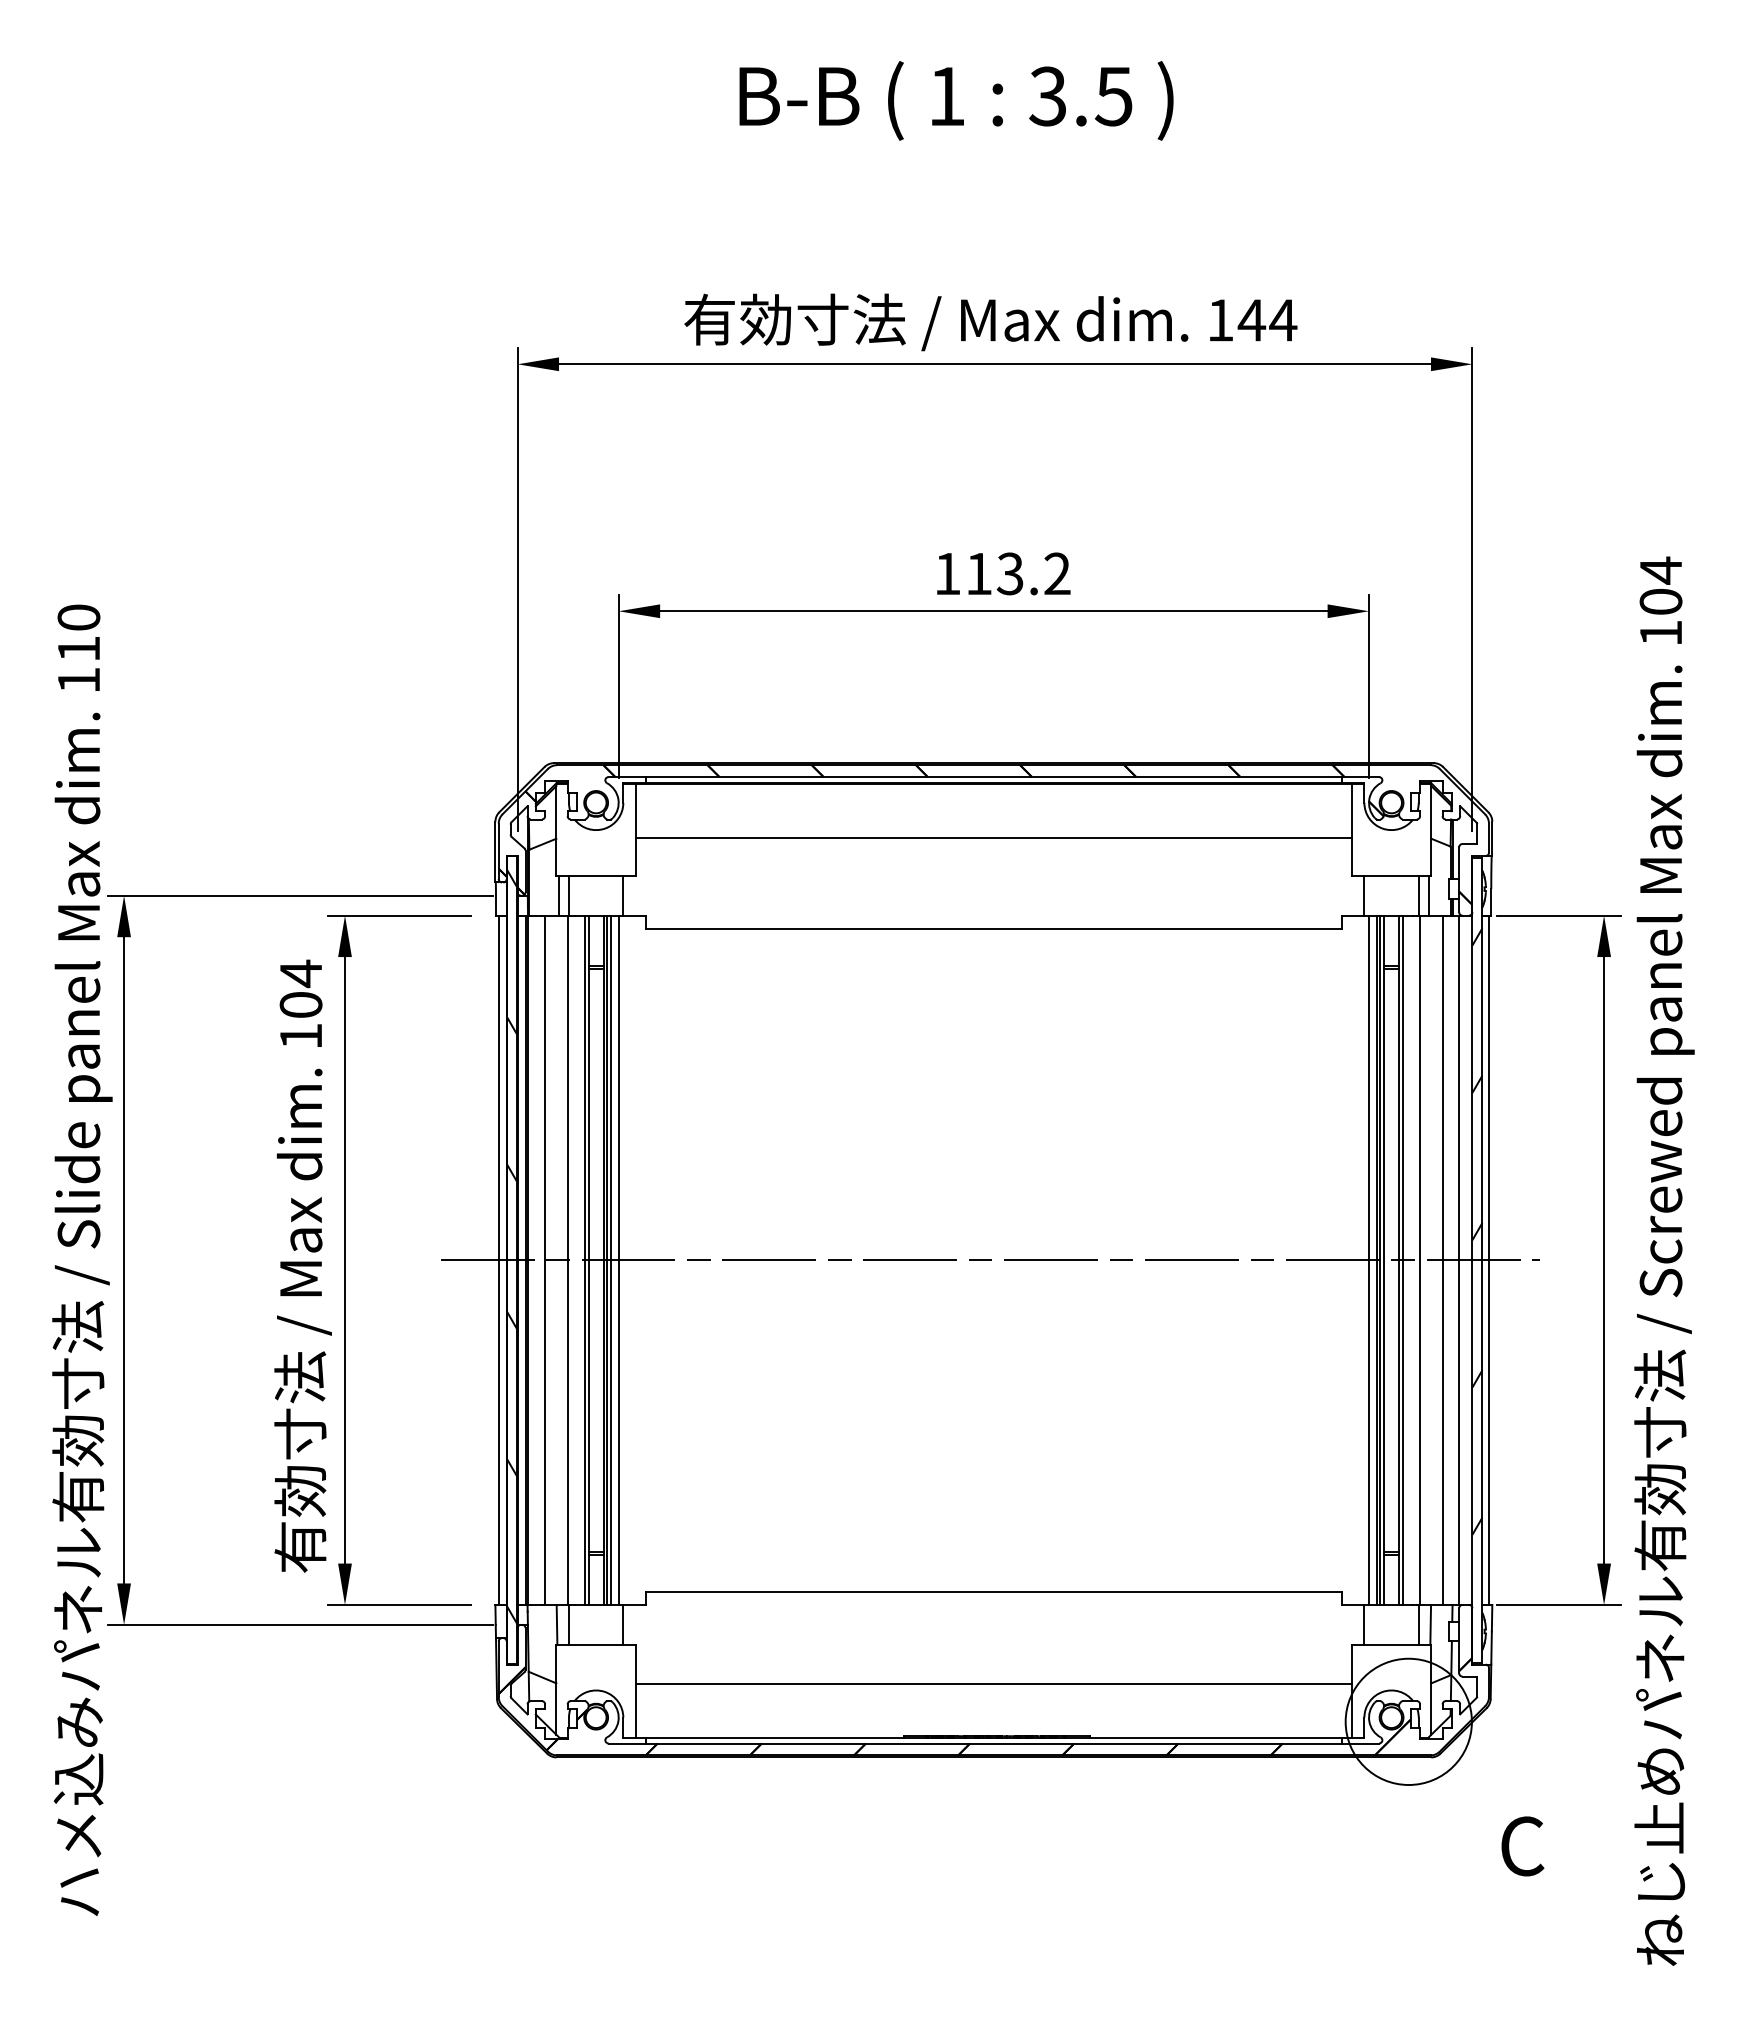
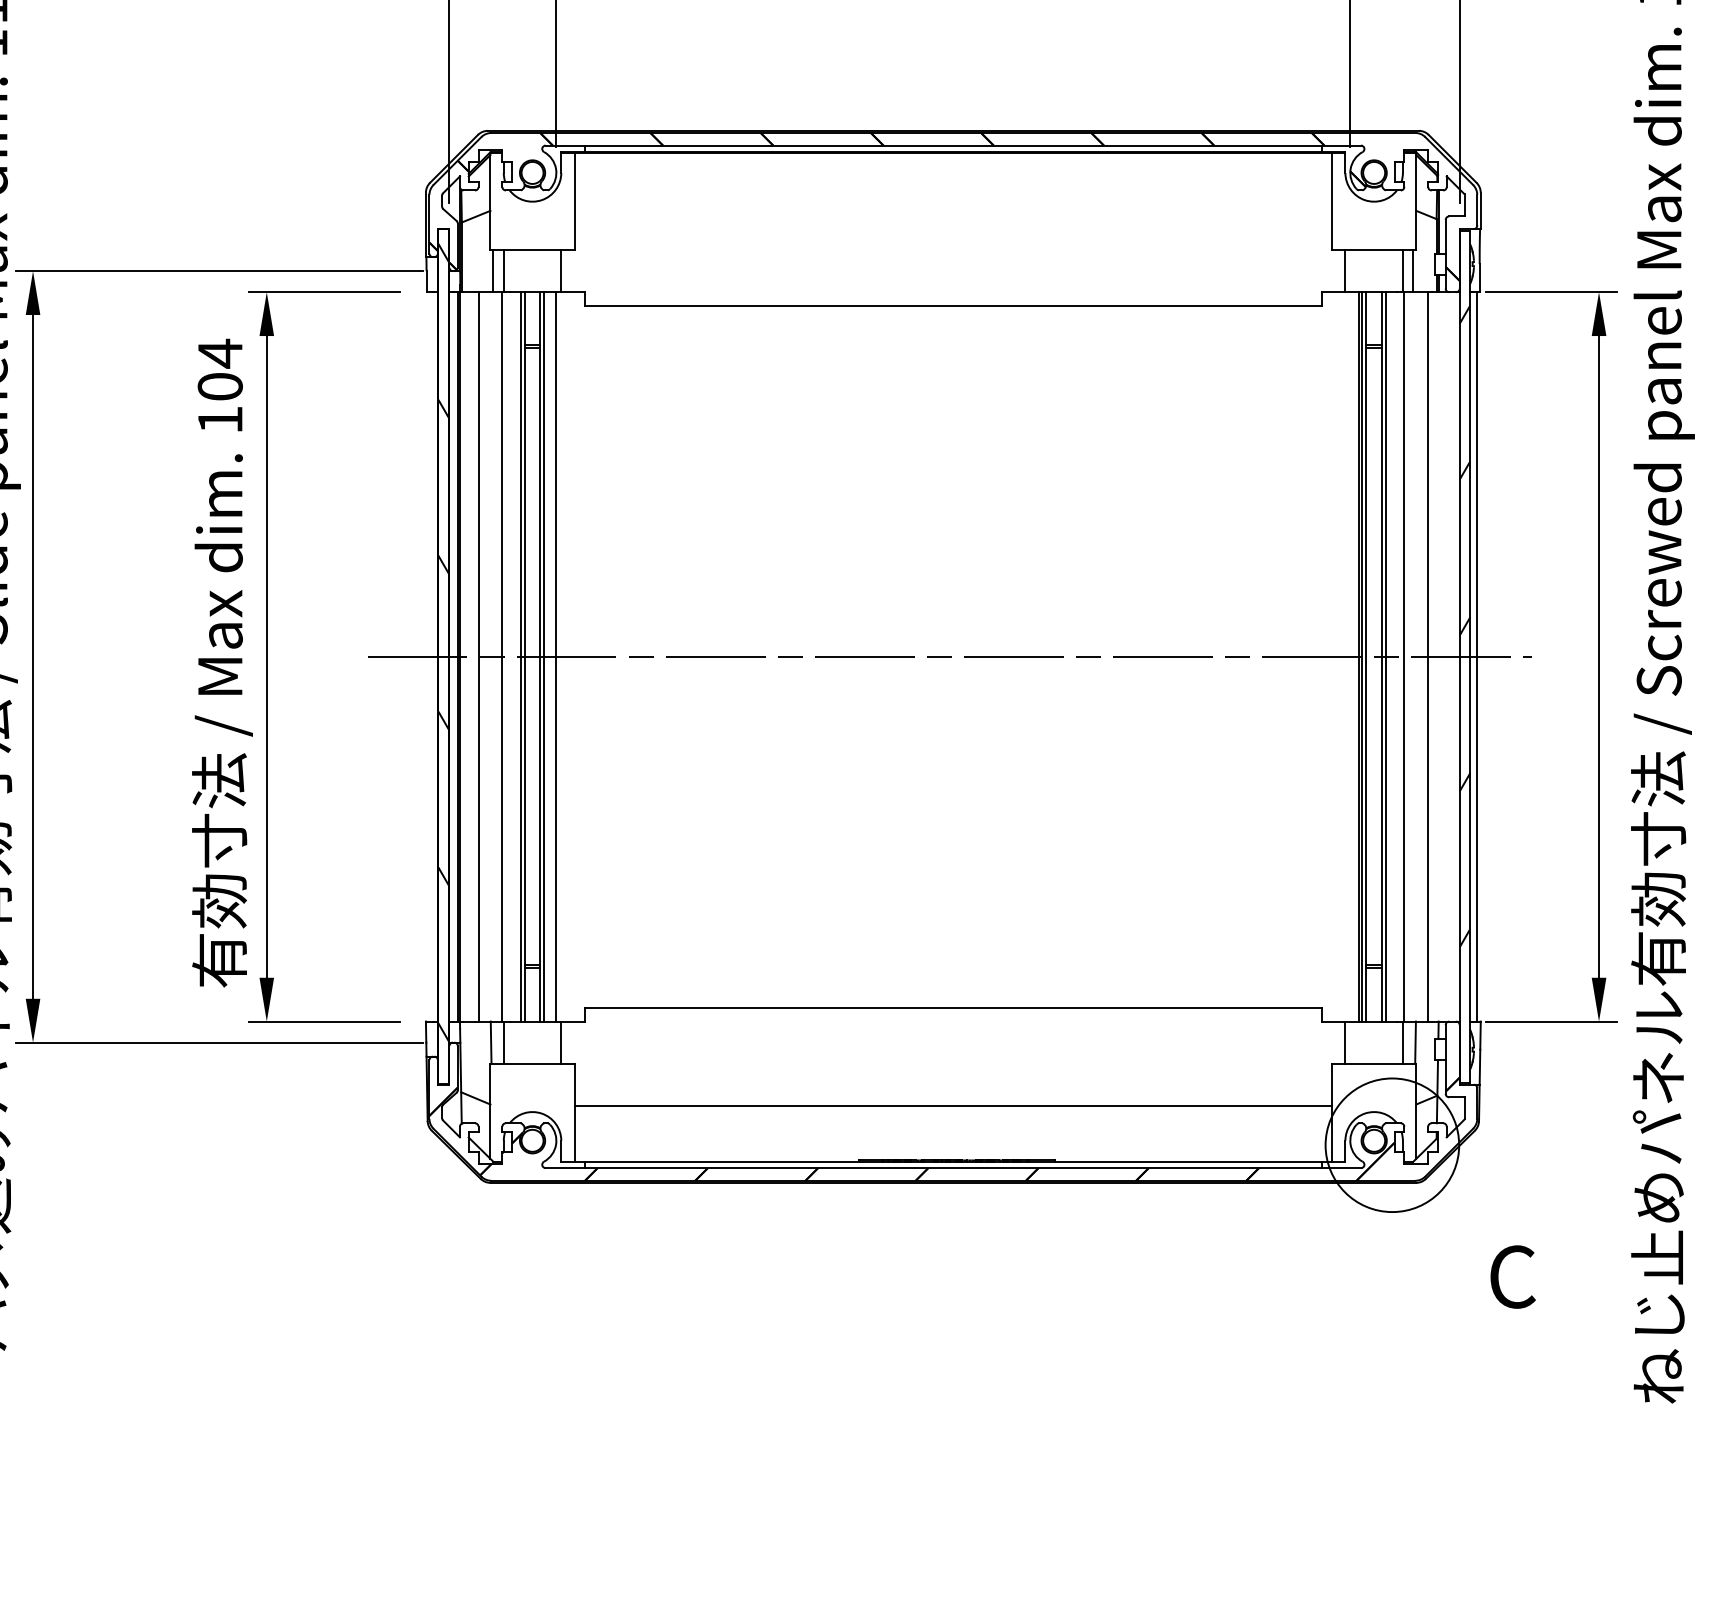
line: (993, 837) -> (952, 209), removed
line: (498, 1259) -> (429, 656), removed
line: (610, 1259) -> (547, 656), removed
line: (1369, 1259) -> (1350, 656), removed
line: (1459, 1259) -> (1446, 656), removed

